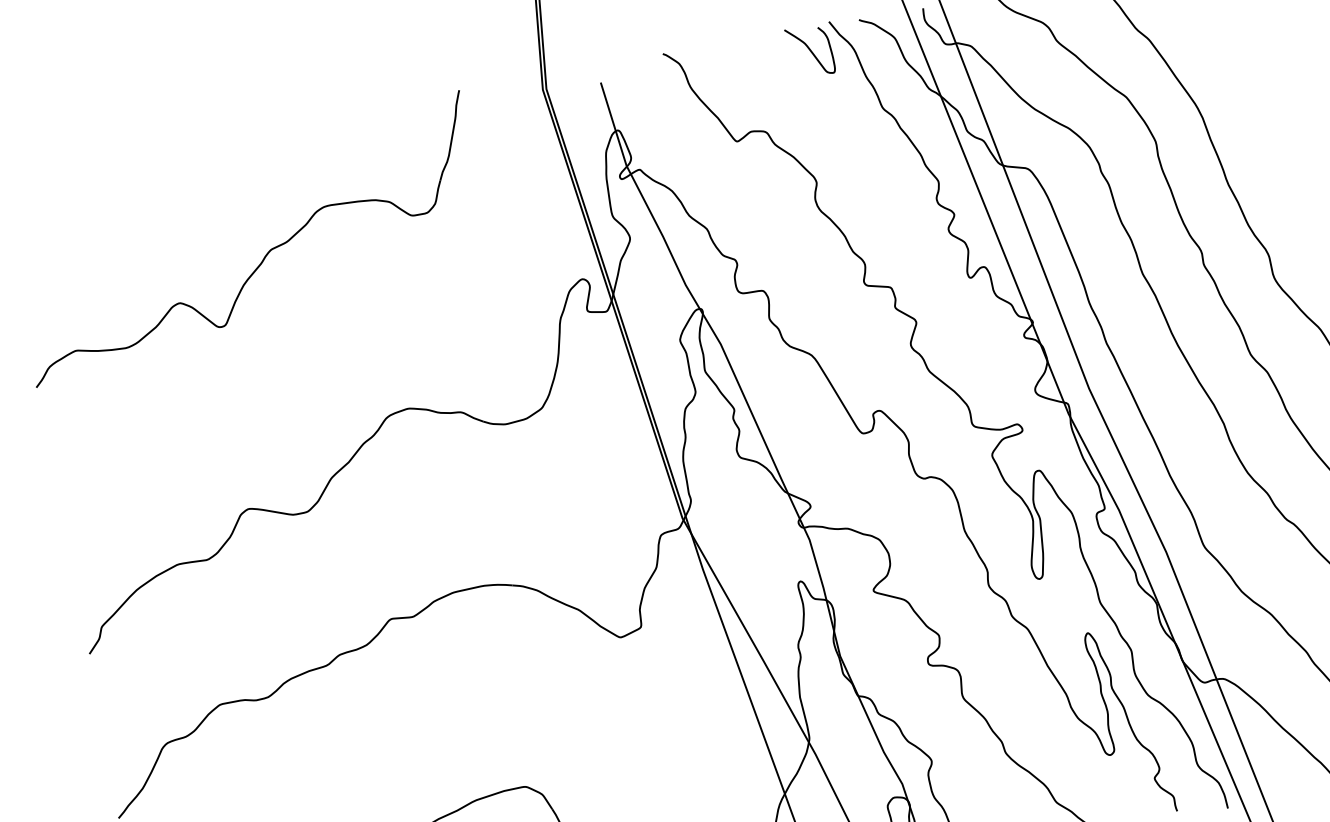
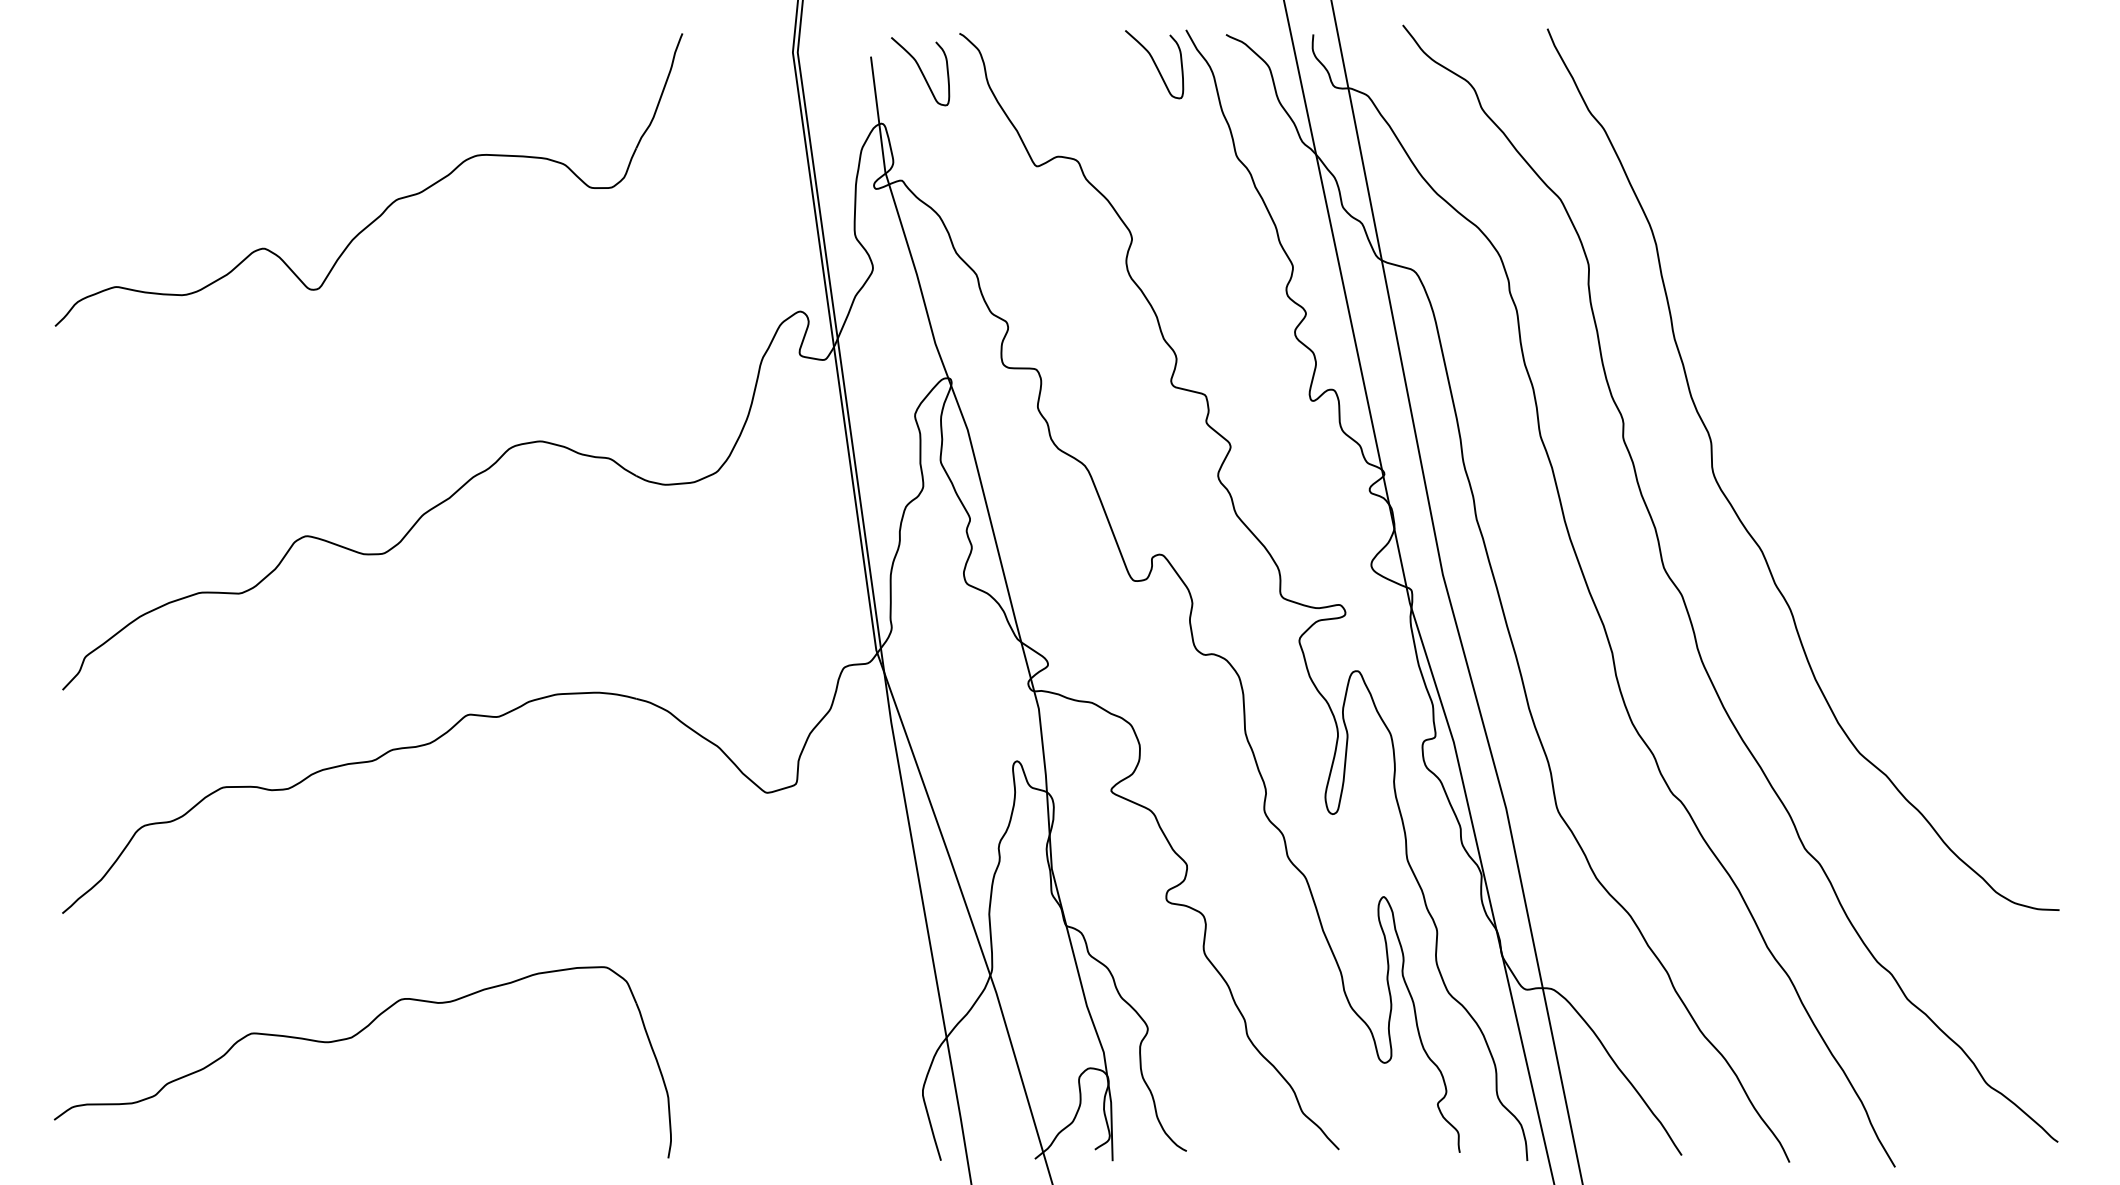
curve: (639, 87) -> (920, 71), added

